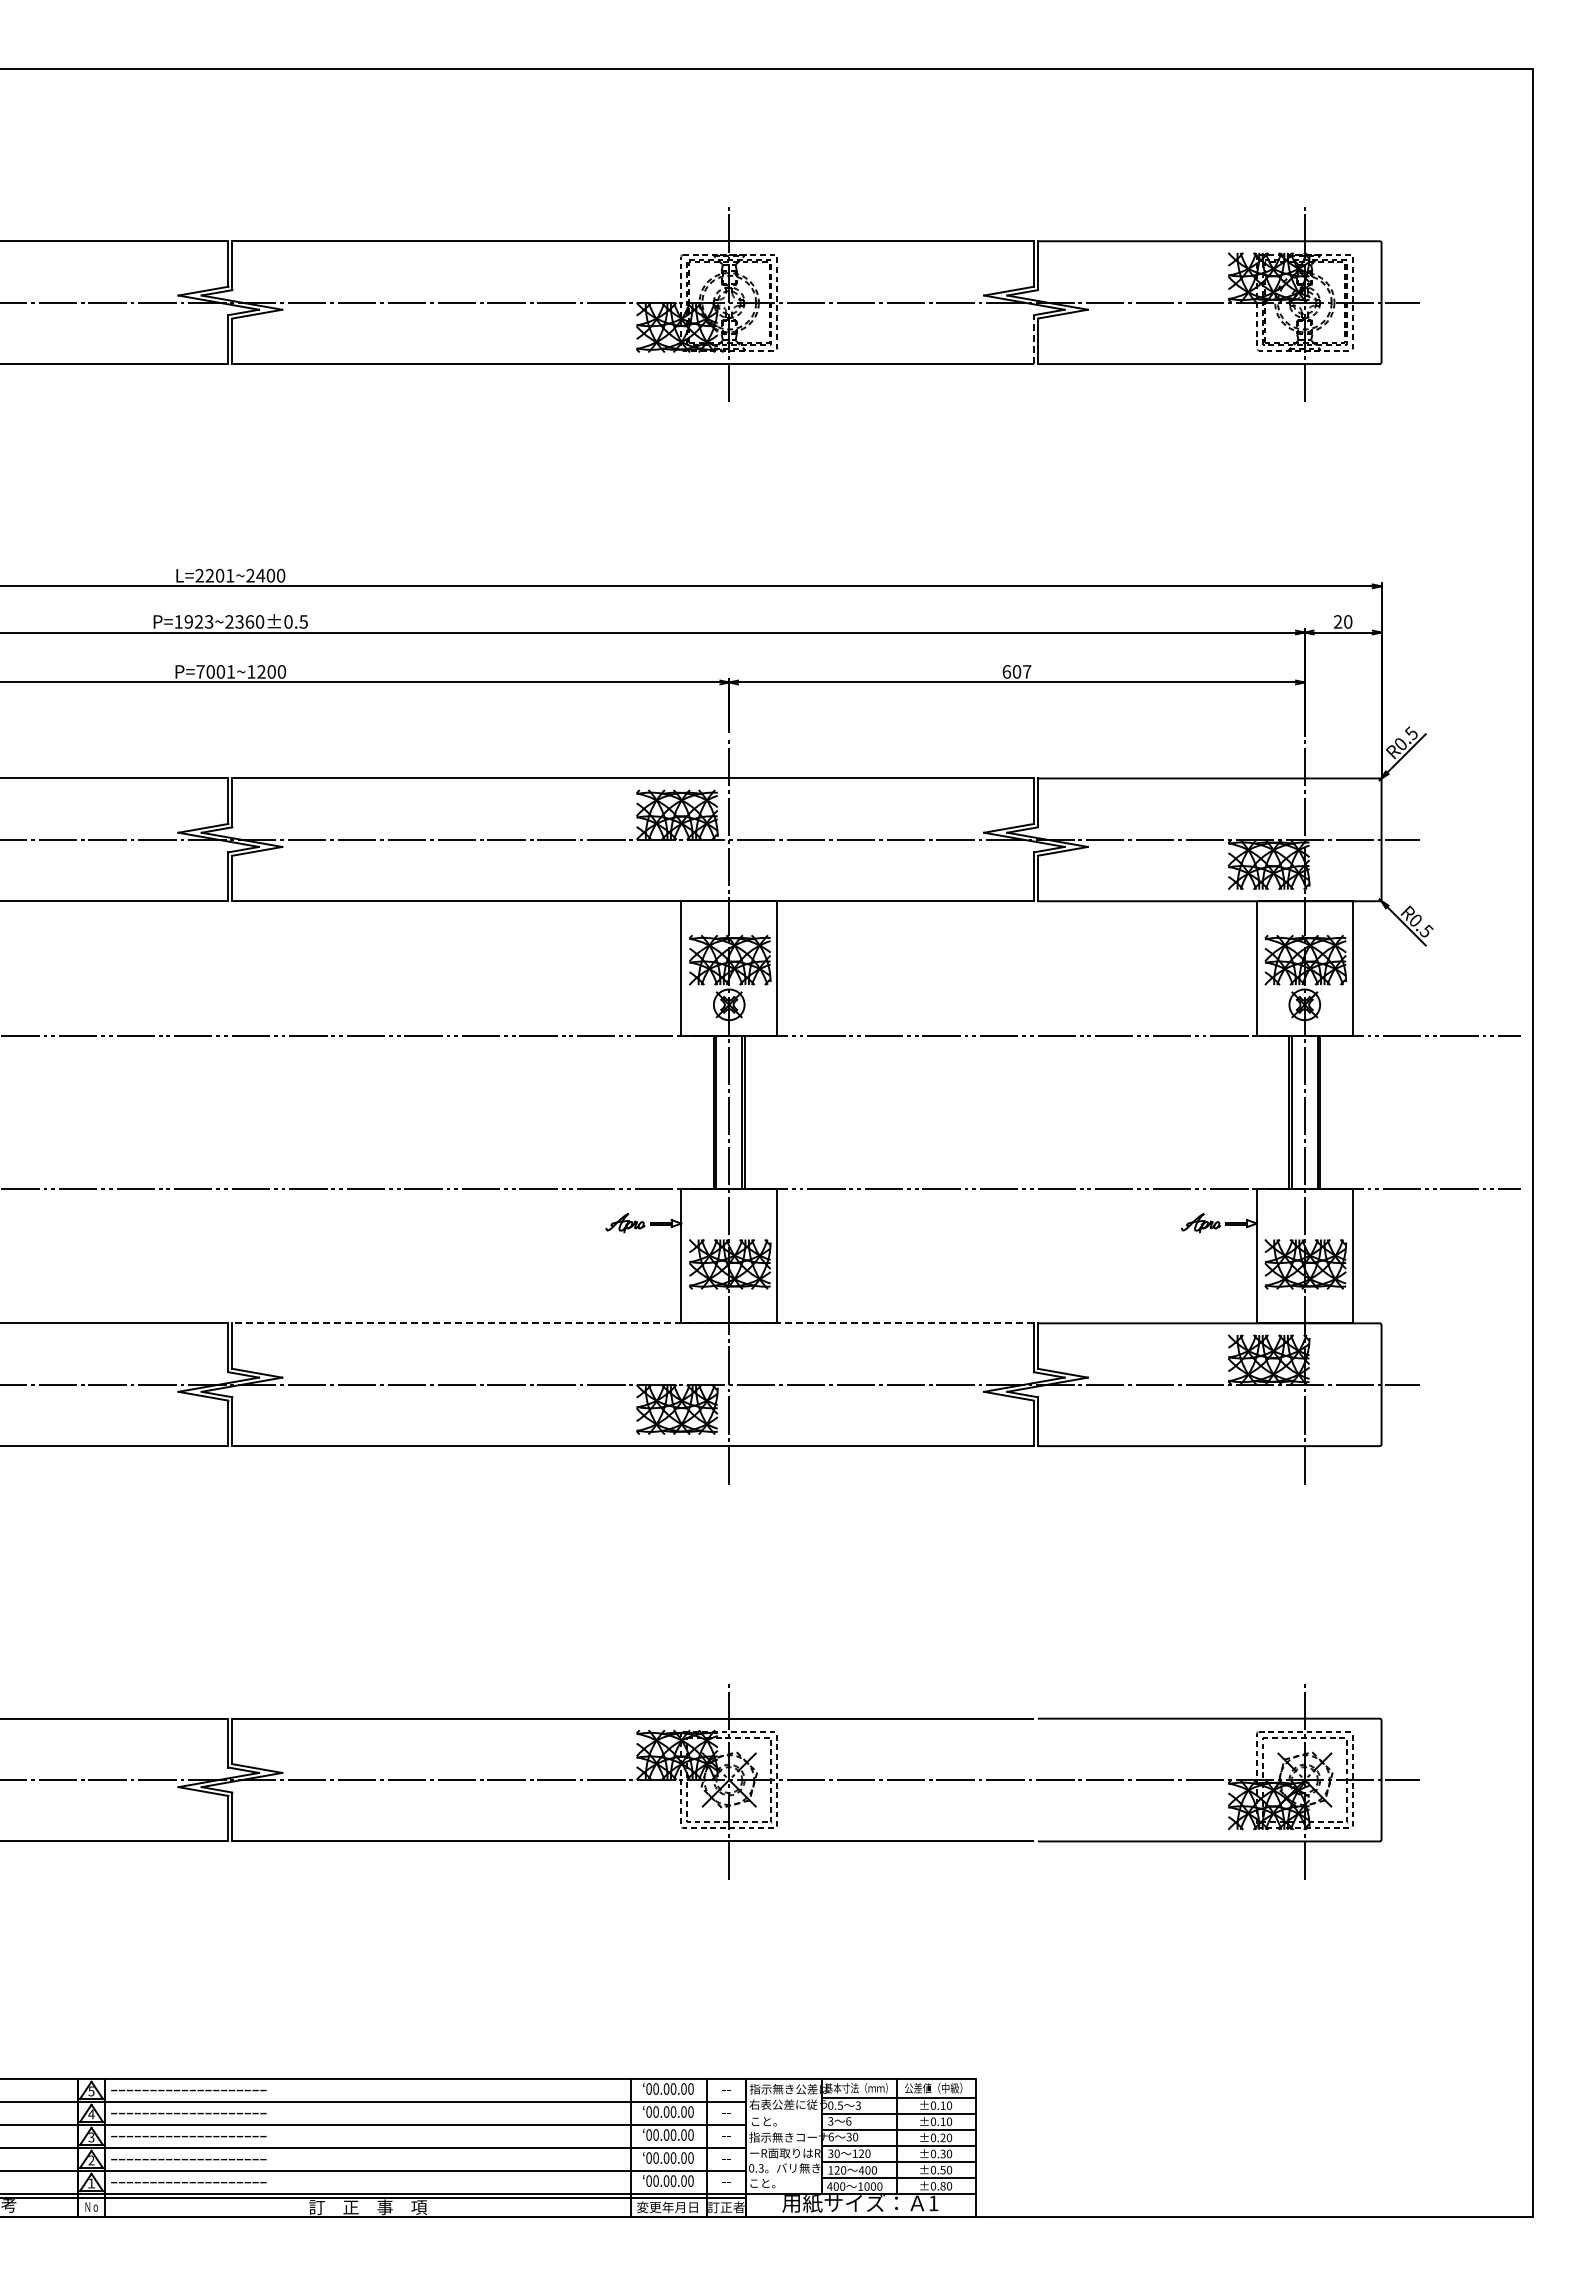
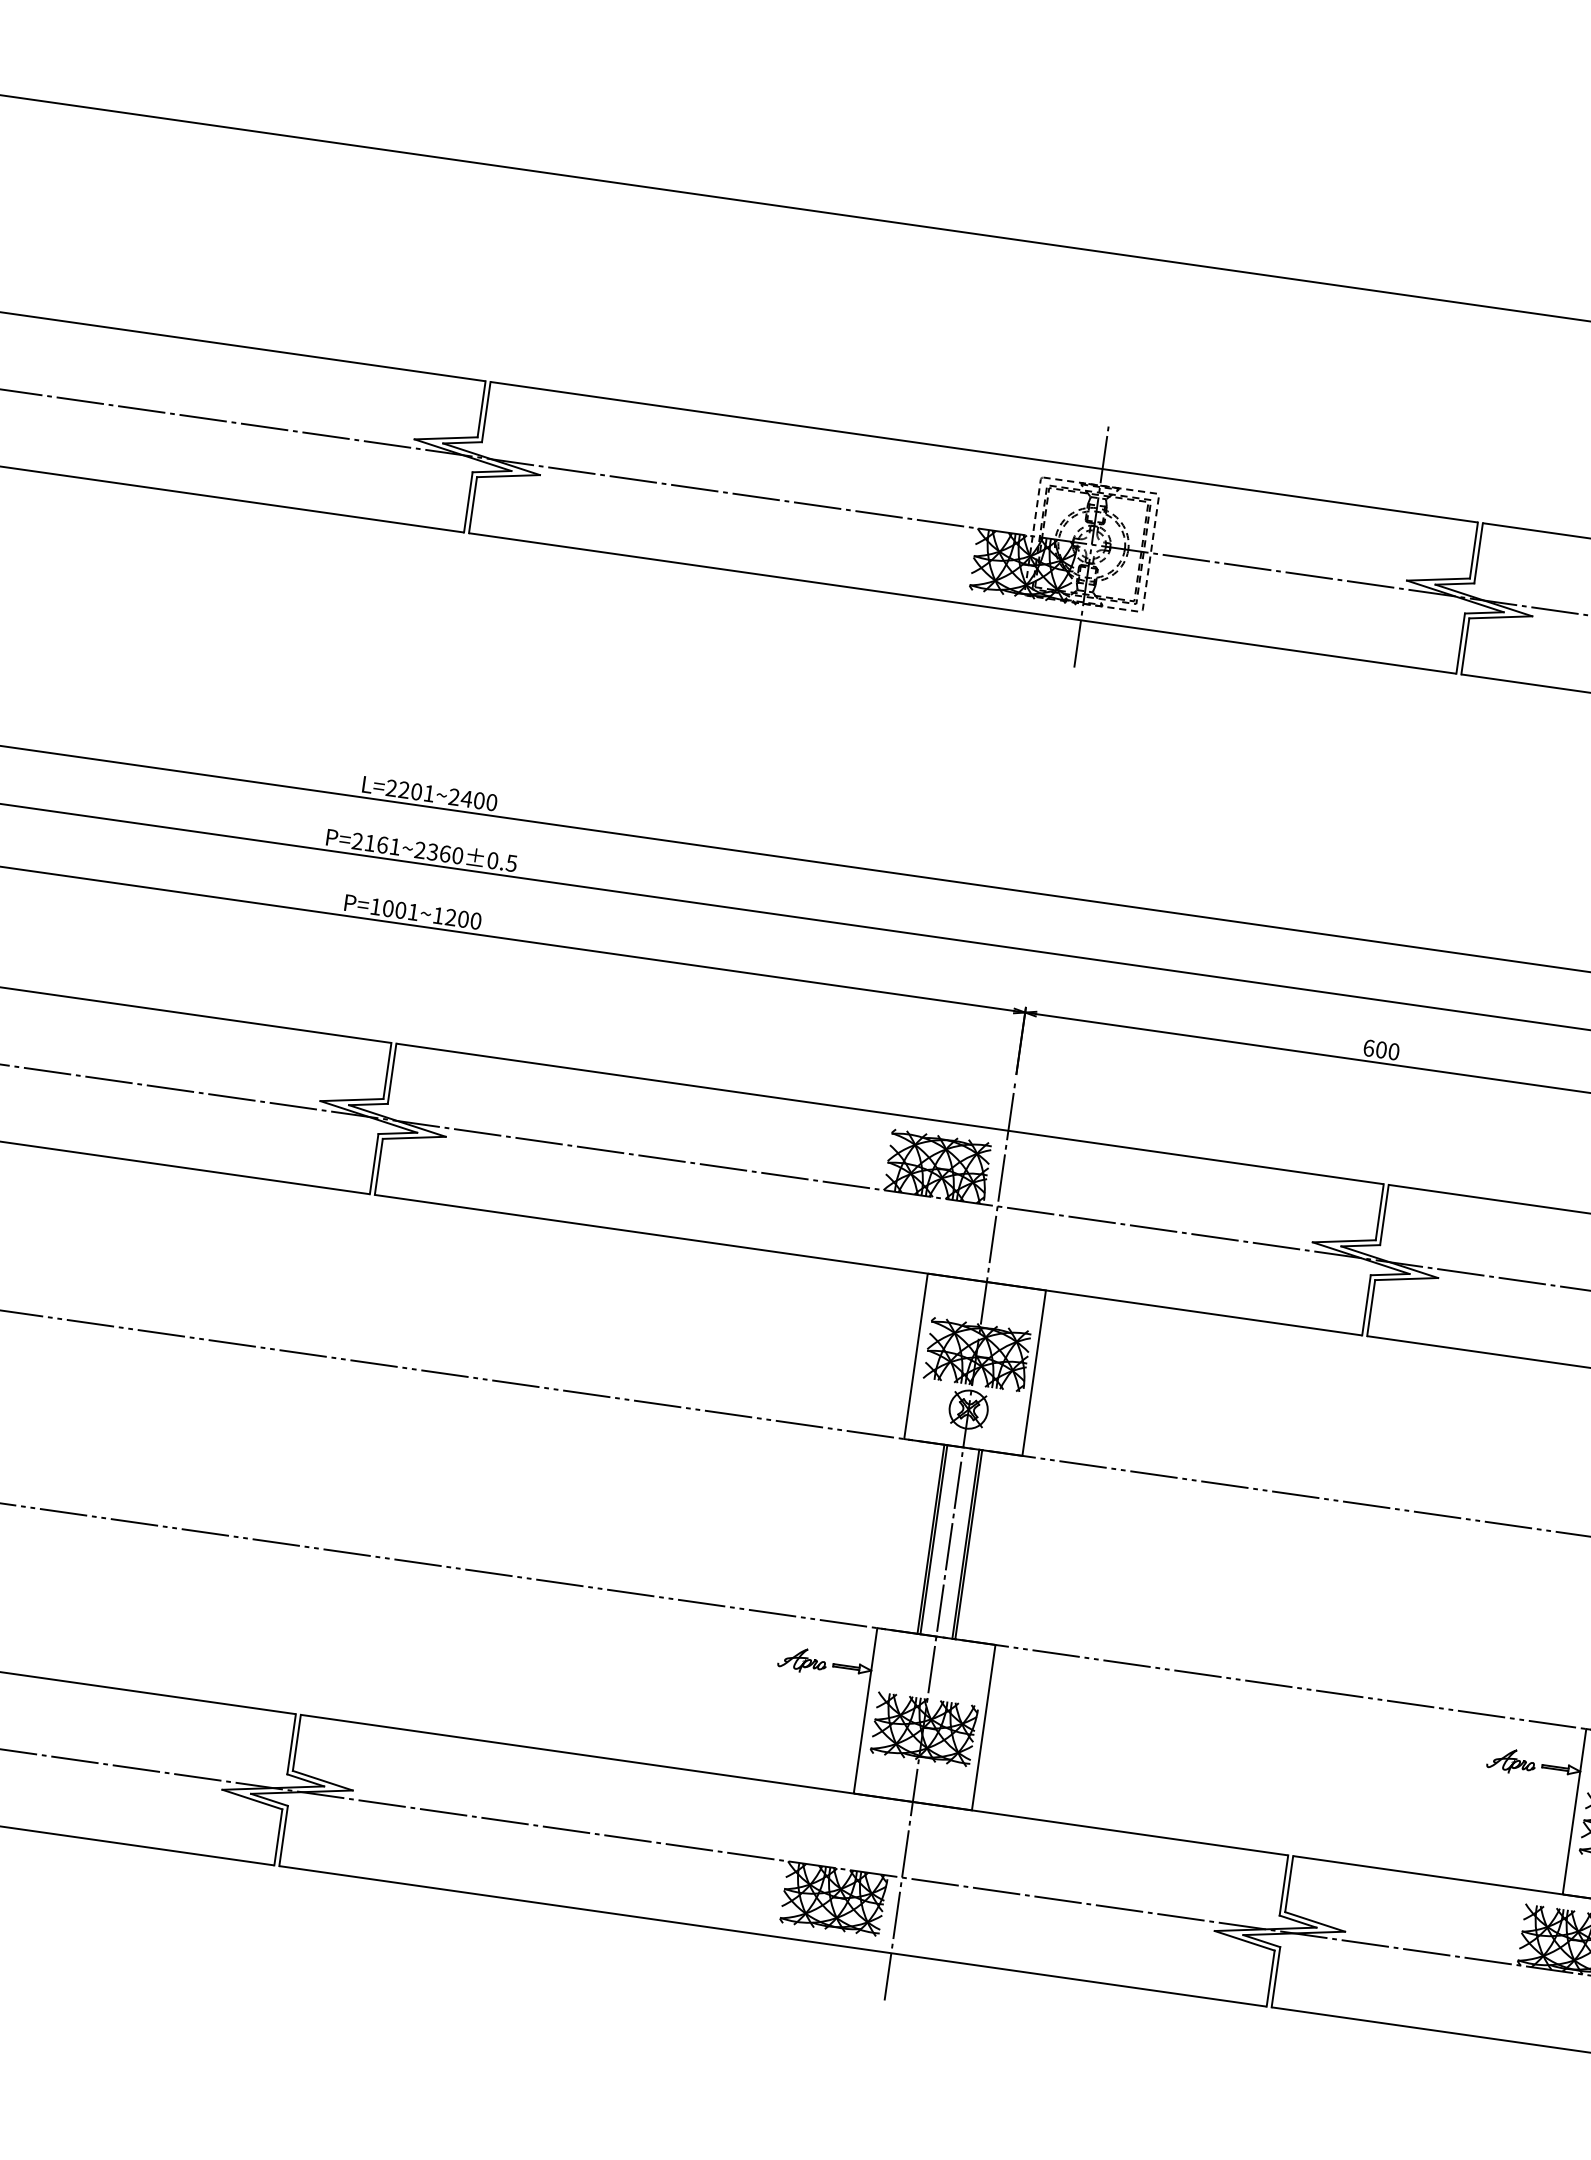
line: (1033, 339) -> (1460, 643), dashed -> solid
text: (193, 621) -> (375, 843), P=1923~2360±0.5 -> P=2161~2360±0.5
text: (200, 671) -> (375, 906), P=7001~1200 -> P=1001~1200
text: (1027, 671) -> (1394, 1051), 607 -> 600
line: (633, 1323) -> (794, 1785), dashed -> solid

